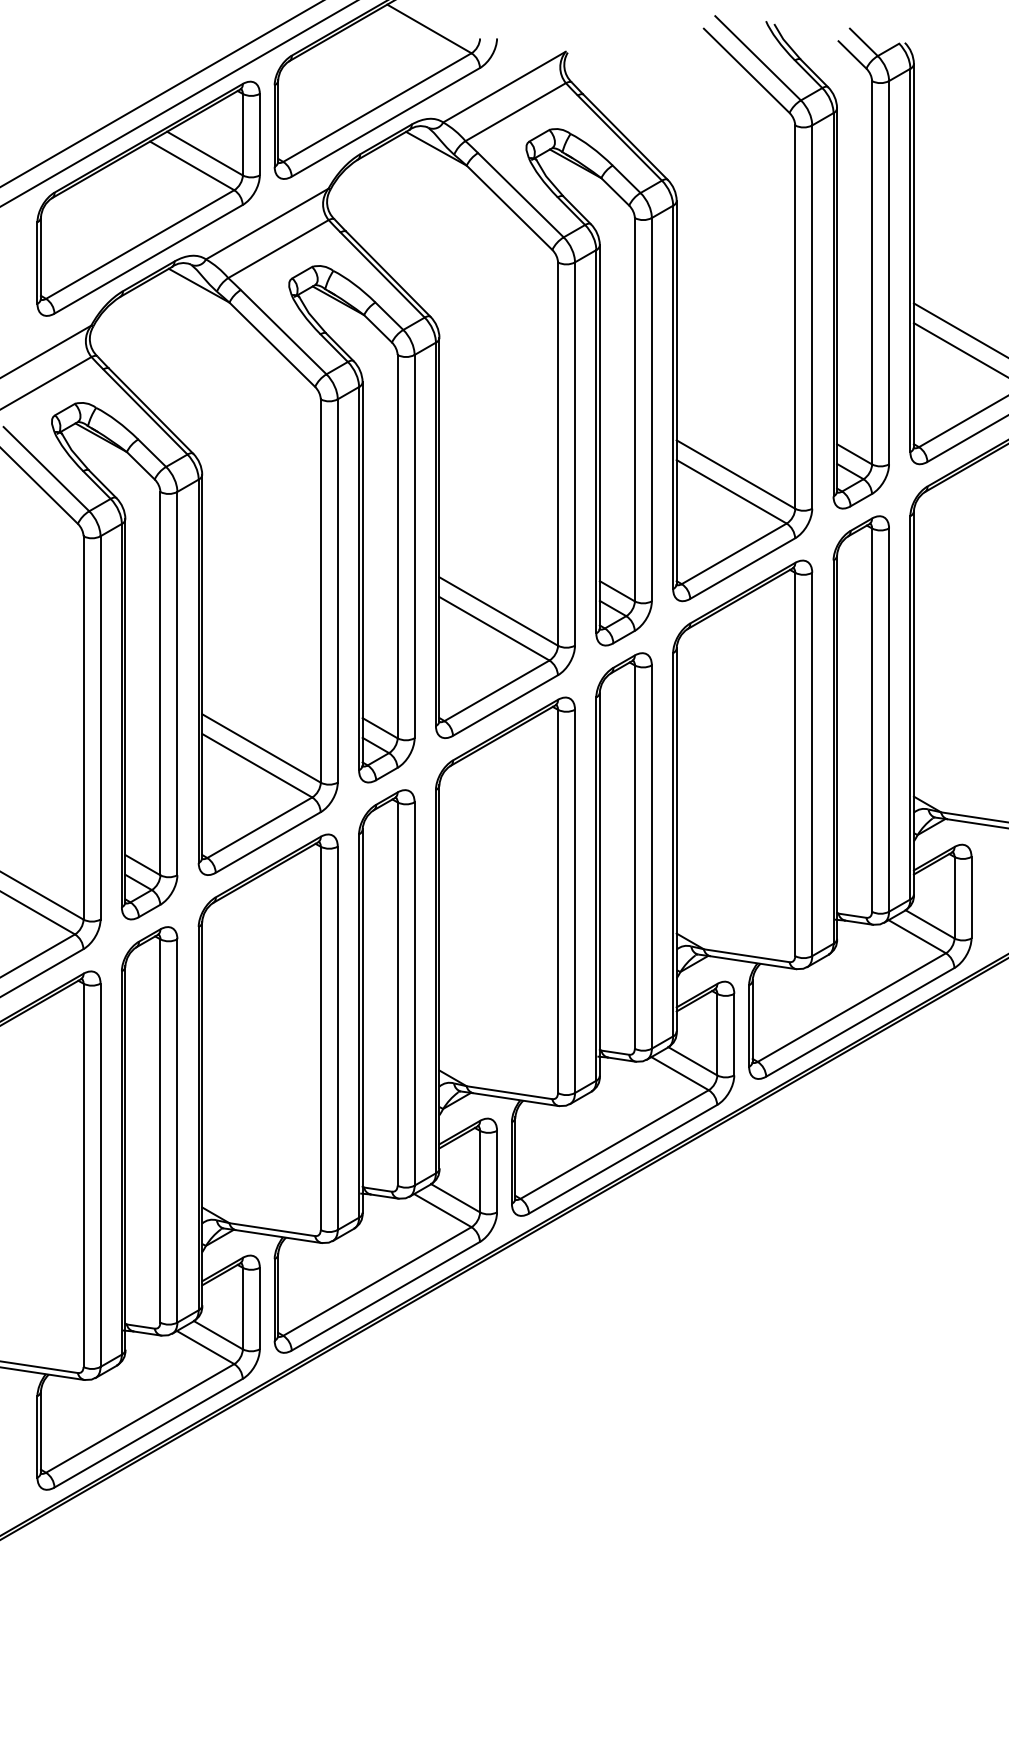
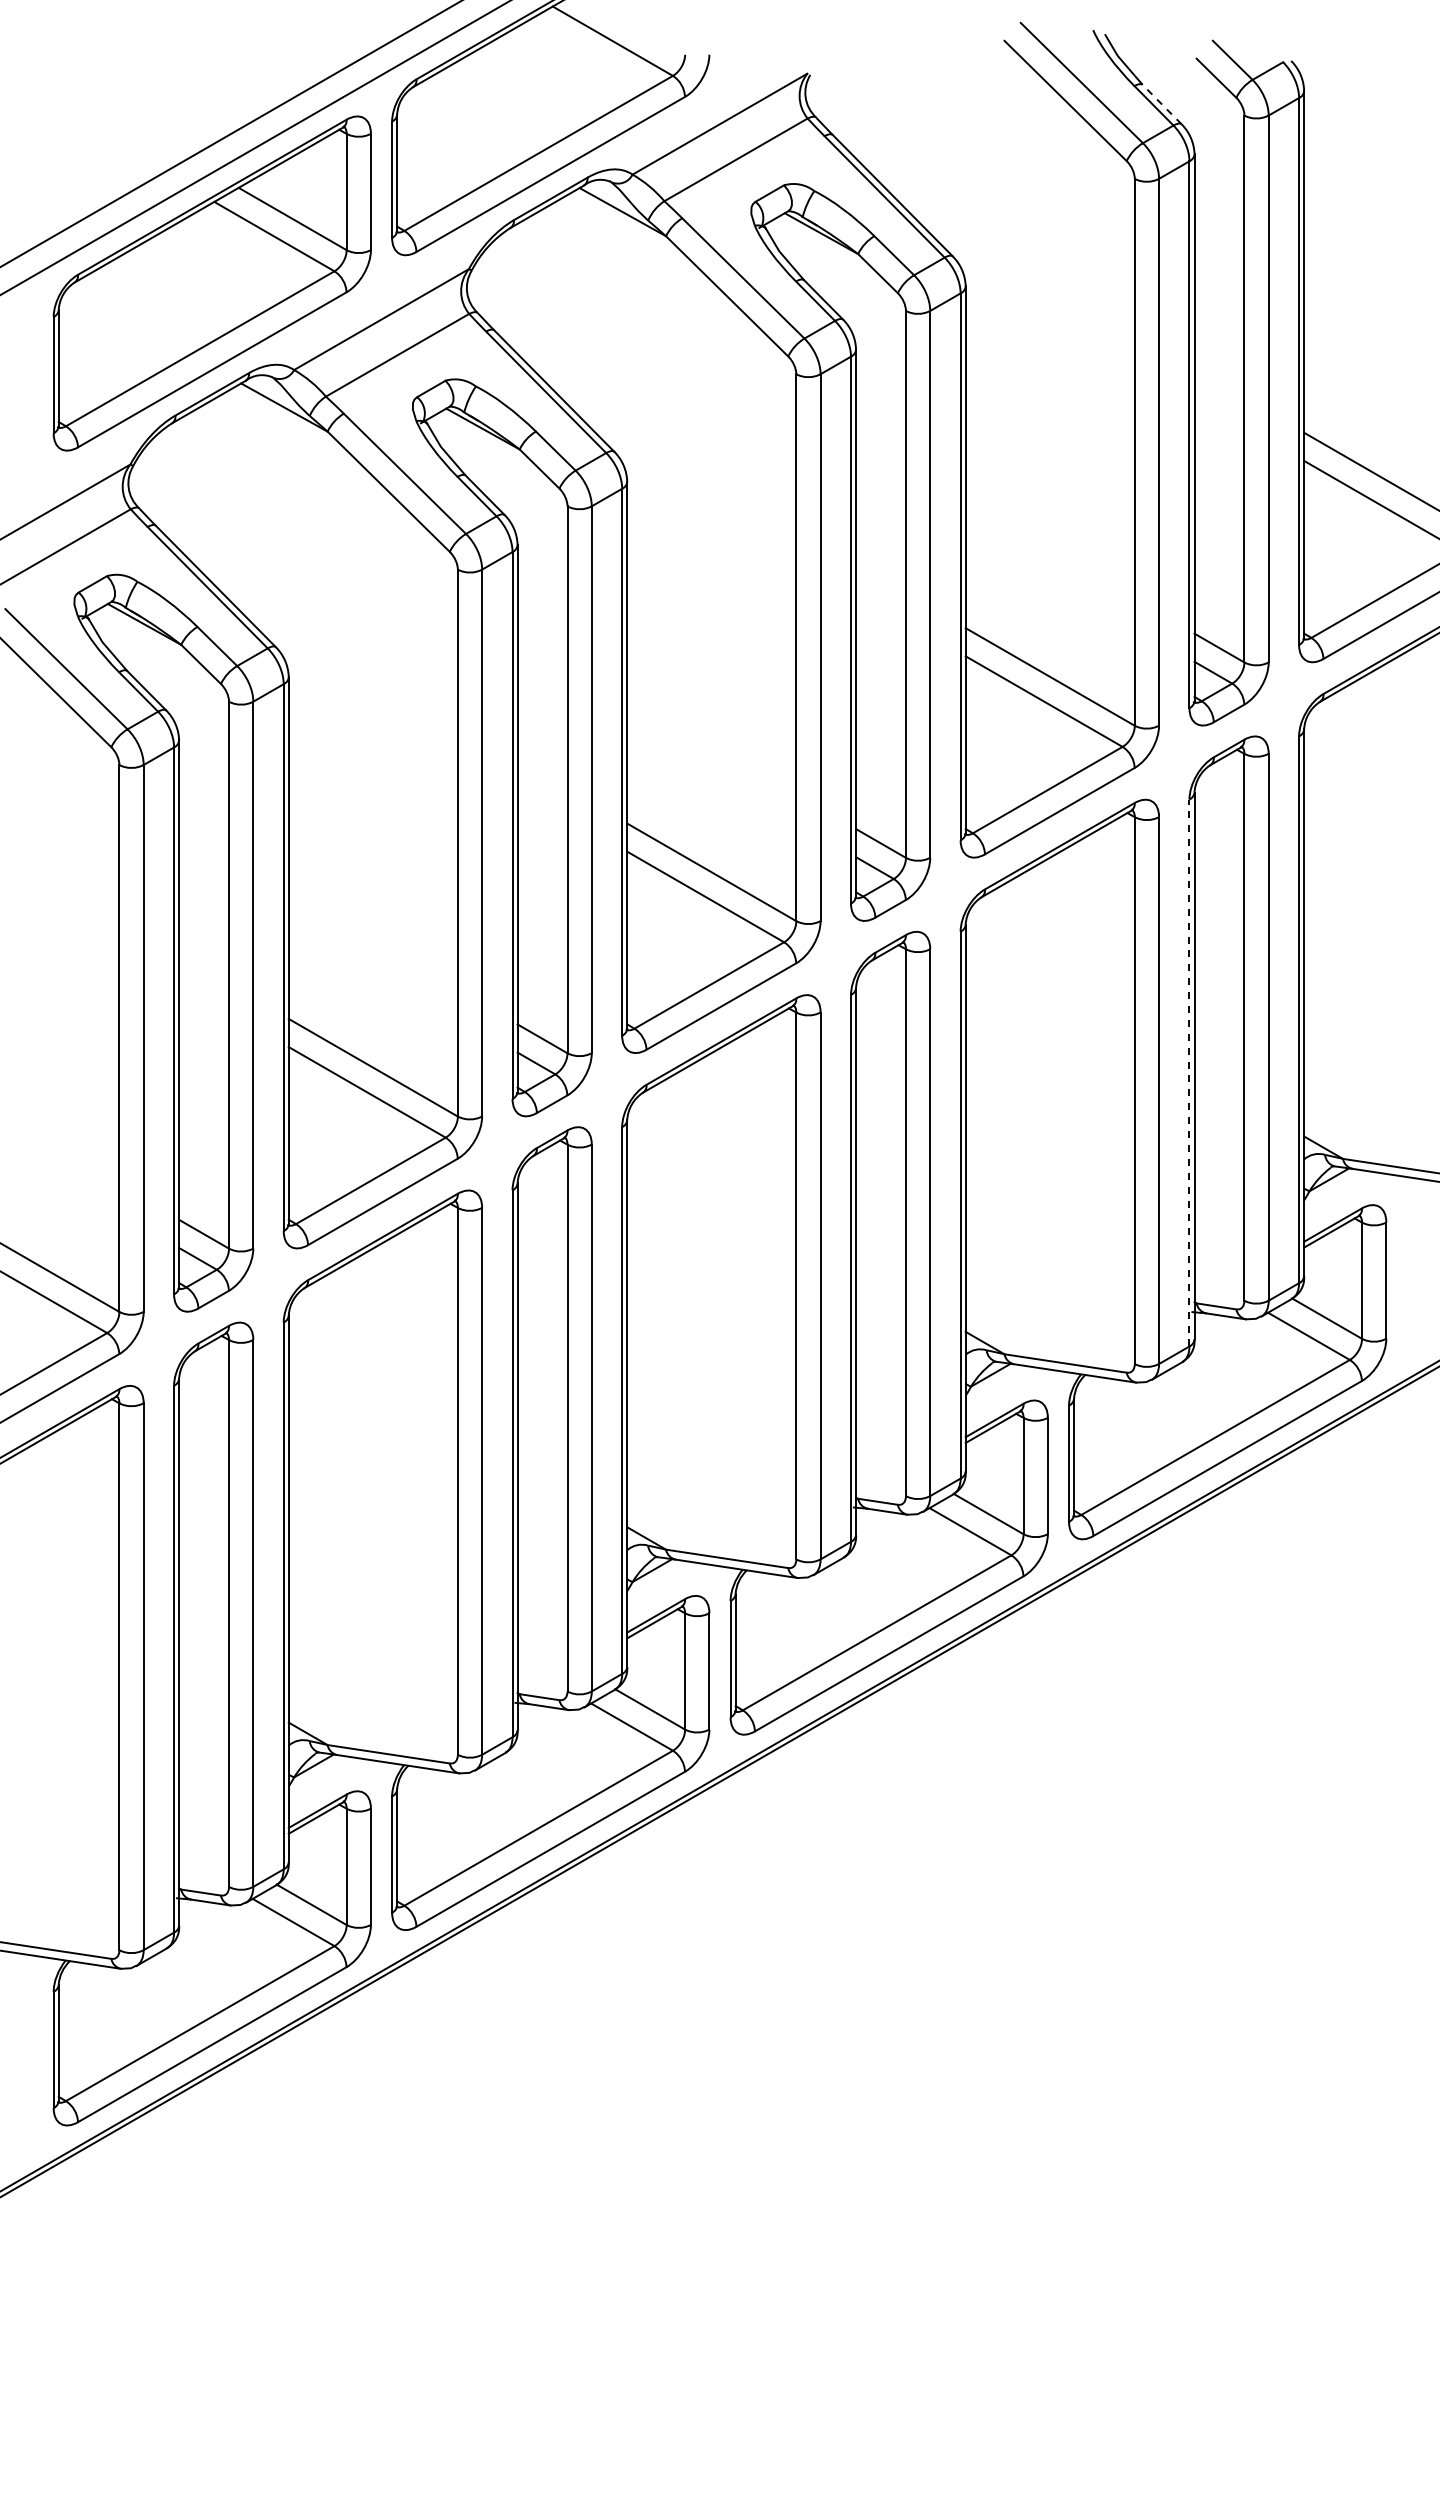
line: (814, 73) -> (1162, 104), solid -> dashed
line: (833, 751) -> (1189, 1072), solid -> dashed

